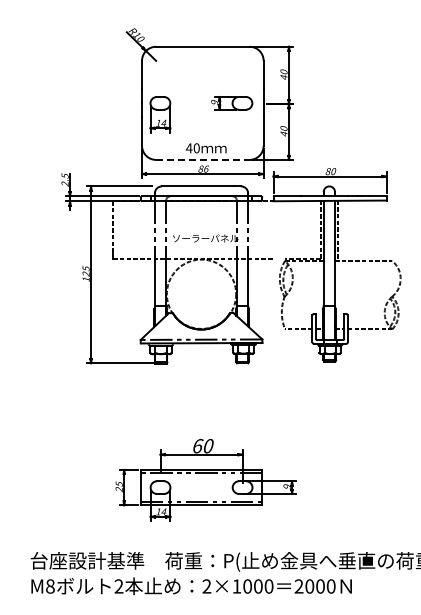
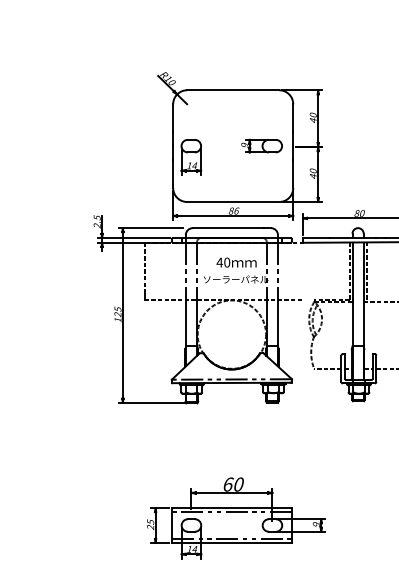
text: (206, 148) -> (236, 262), moved
line: (202, 159) -> (232, 201), dashed -> solid

